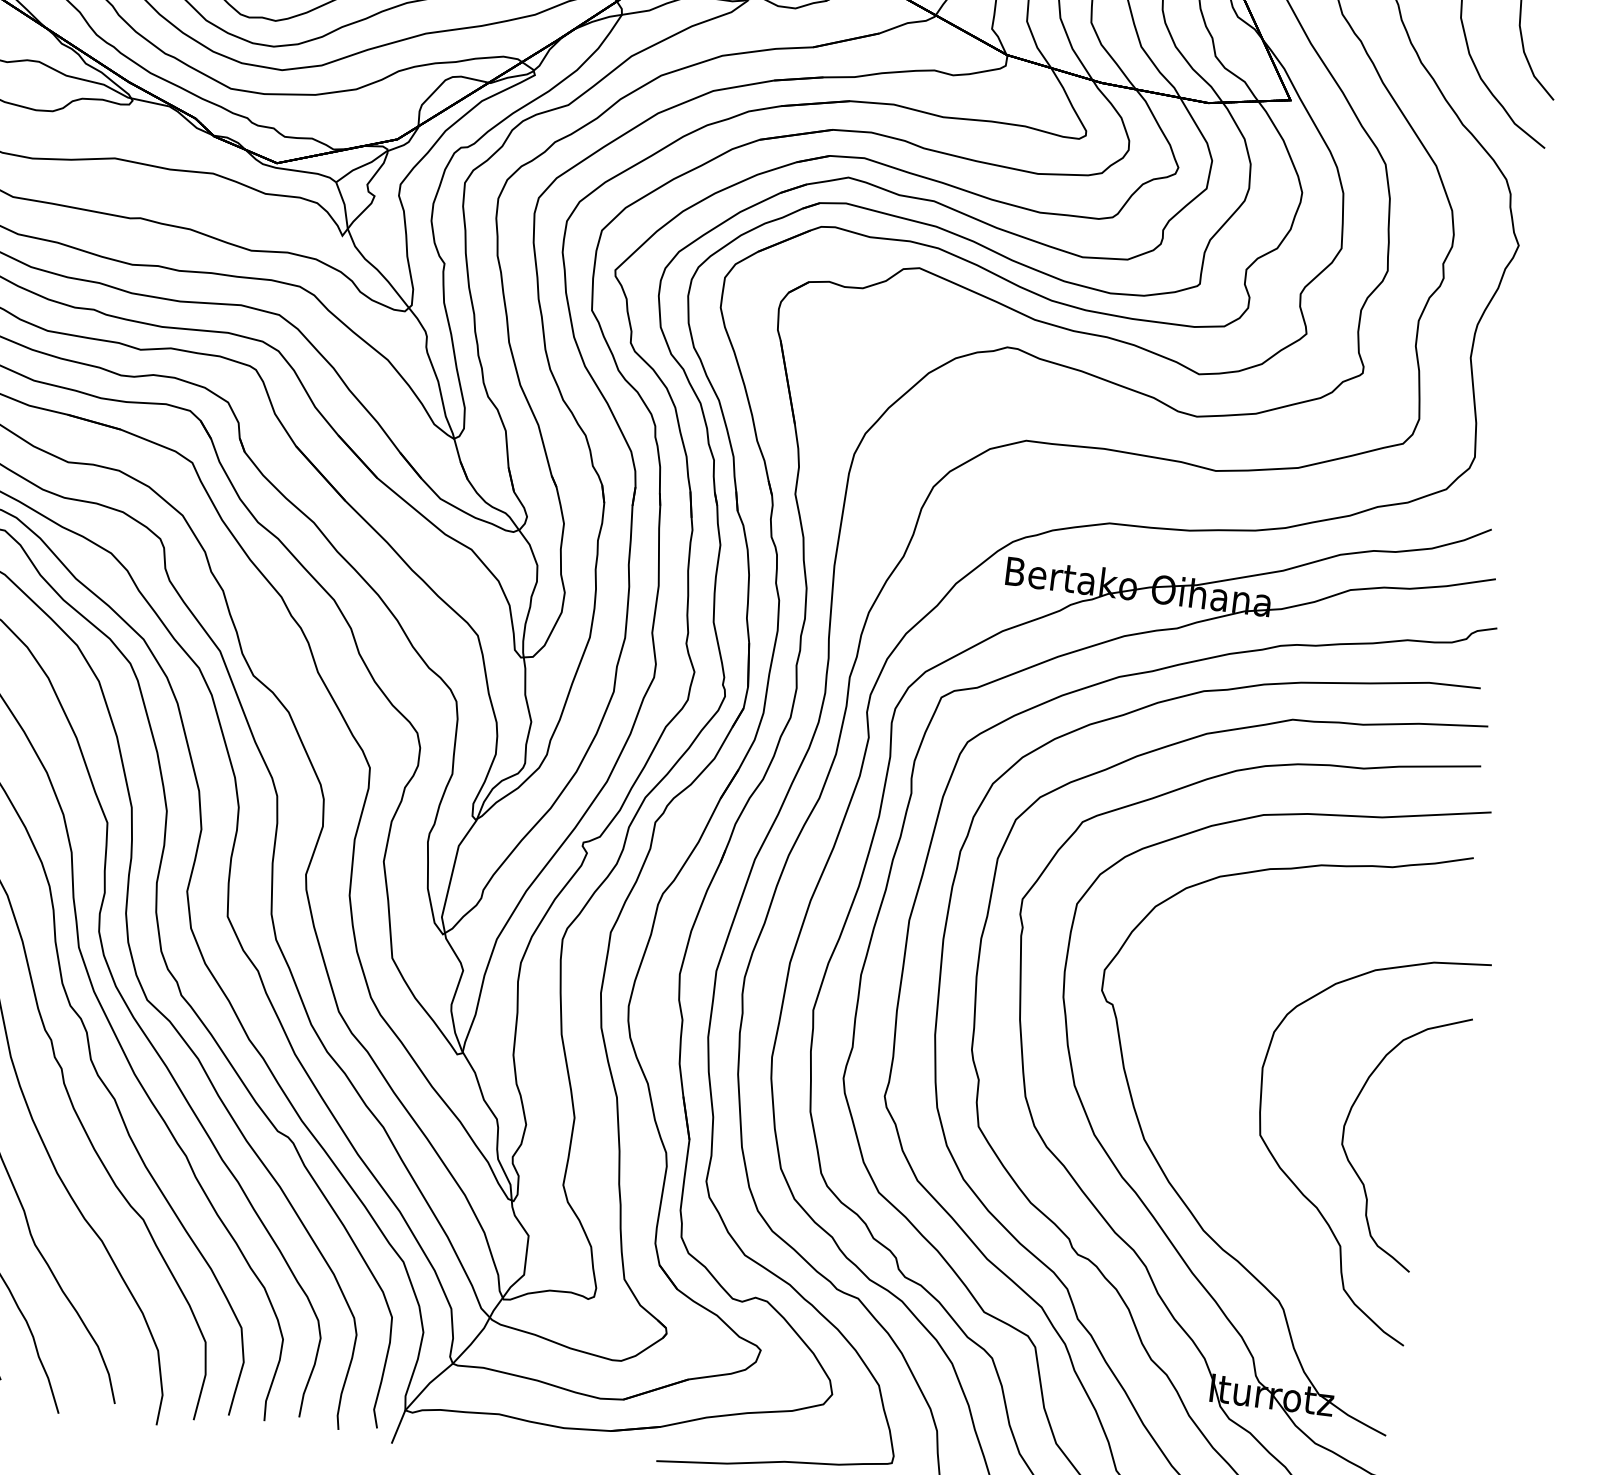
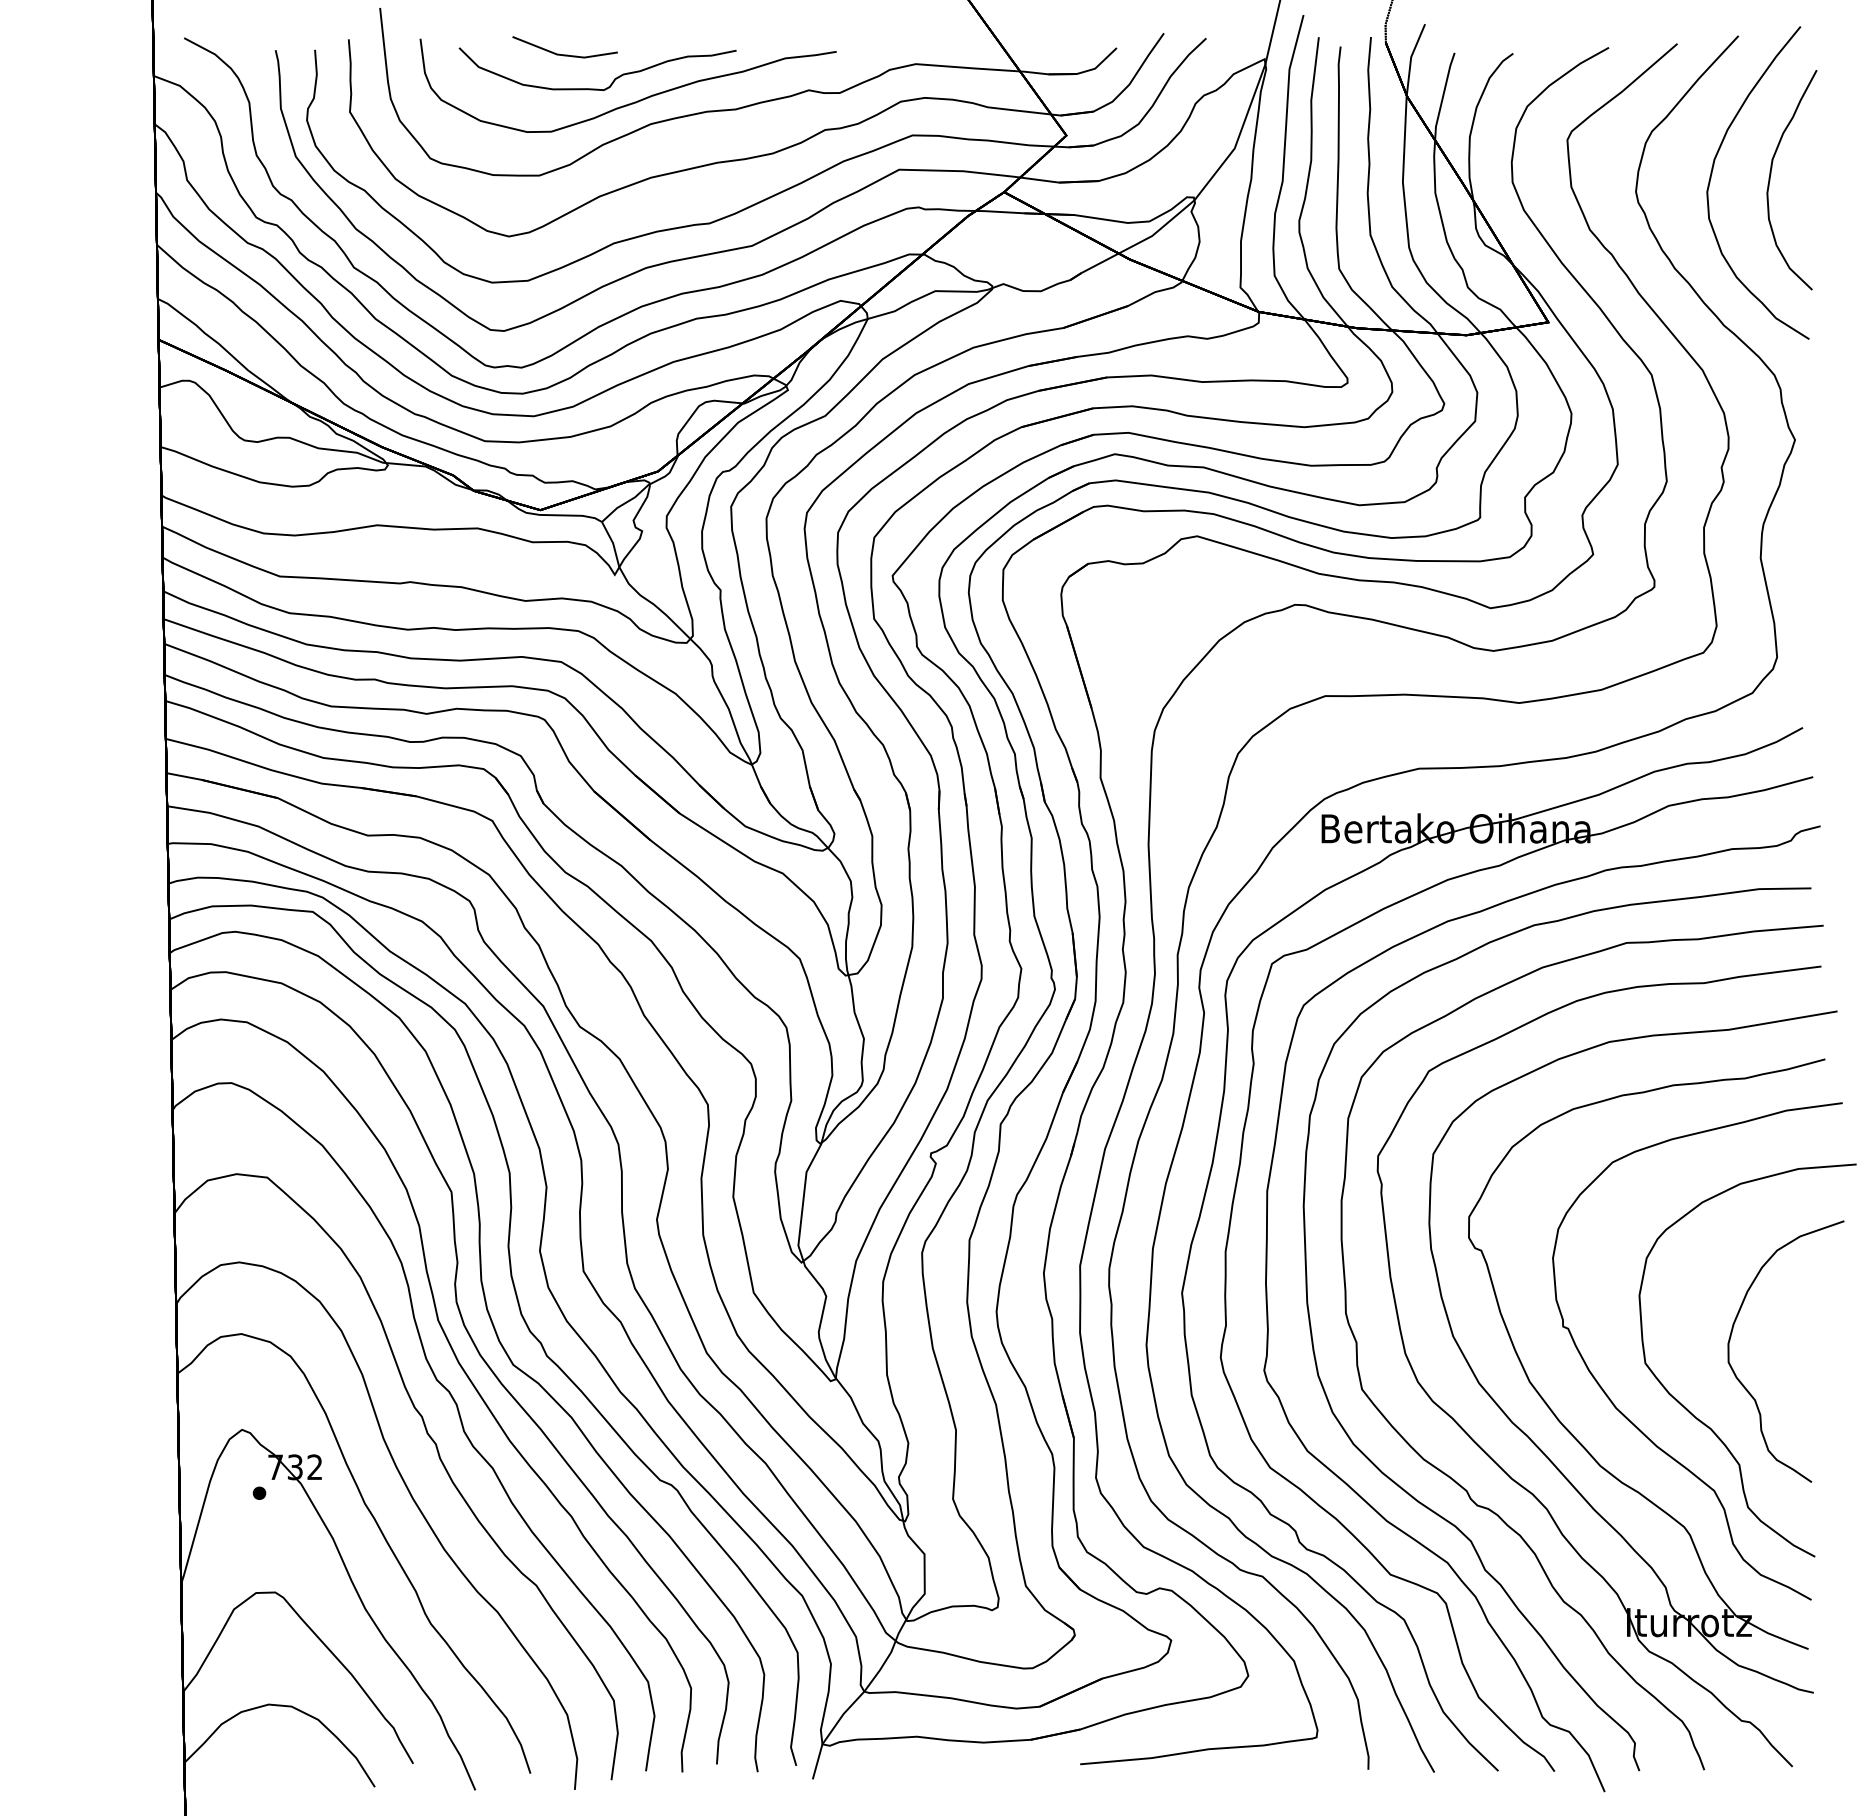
part: (1243, 1195) -> (1636, 1425), added

